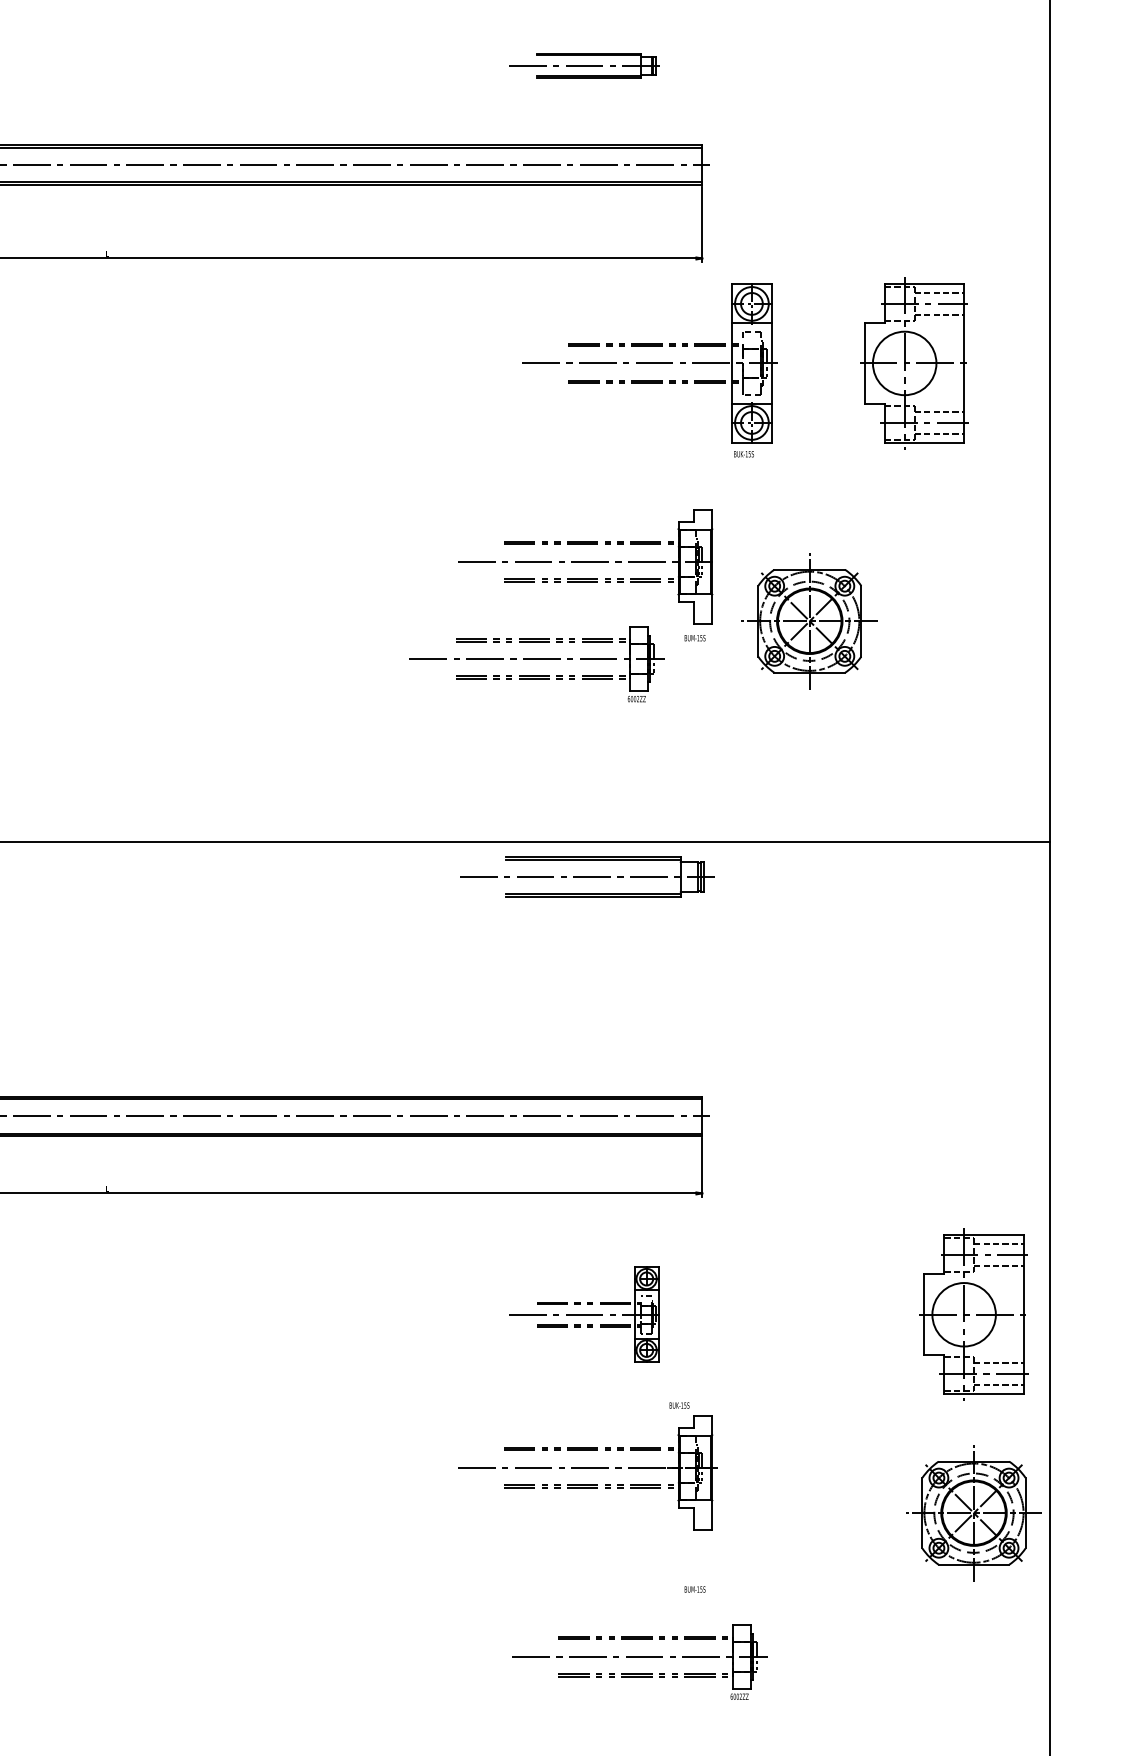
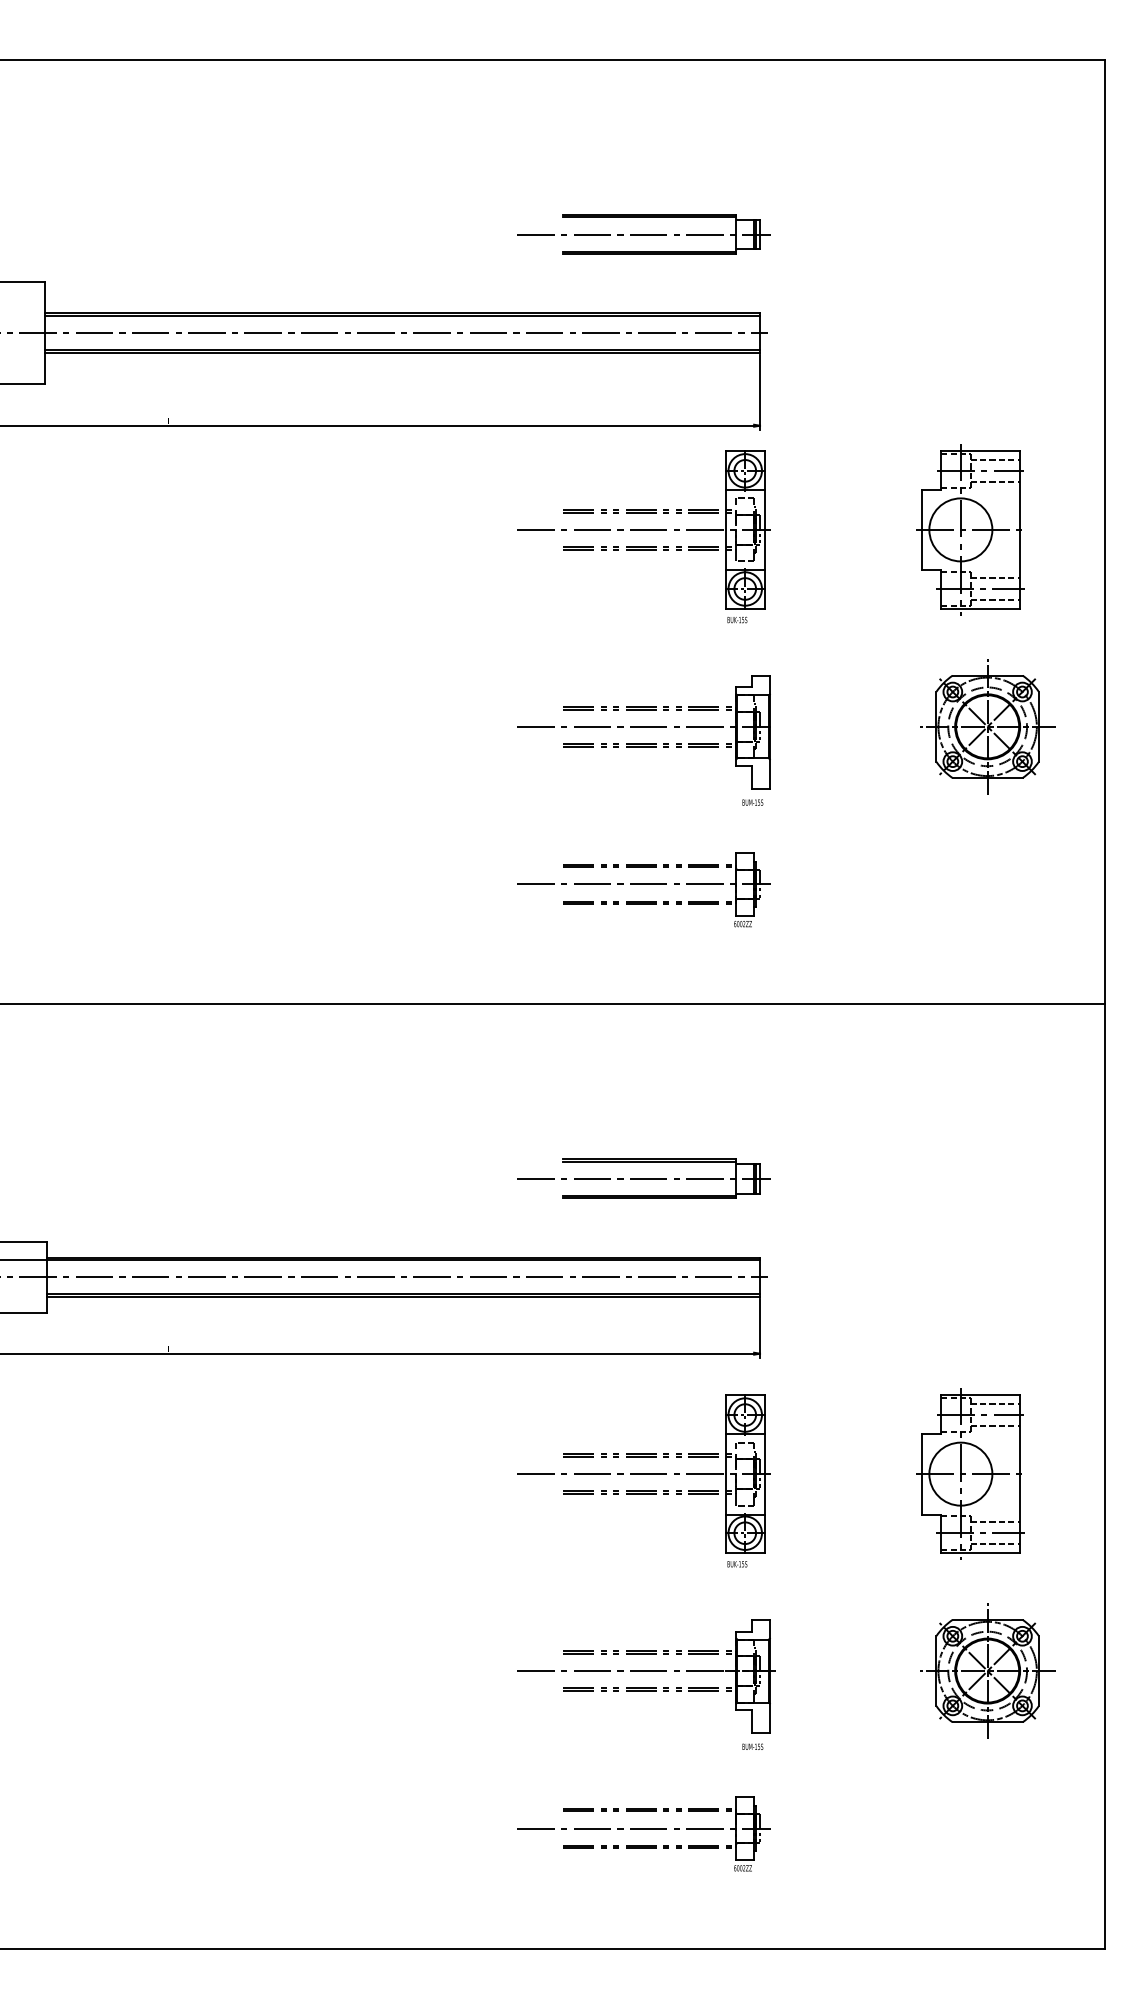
part: (584, 65) -> (643, 234), size x1.67
part: (649, 370) -> (643, 536), moved
part: (809, 620) -> (987, 726), moved
part: (536, 664) -> (643, 889), moved
part: (586, 876) -> (643, 1178), moved
part: (584, 1314) -> (643, 1473), size x1.67
part: (973, 1314) -> (970, 1473), moved
part: (587, 1473) -> (646, 1676), moved
part: (973, 1512) -> (987, 1670), moved
part: (639, 1661) -> (643, 1833), moved

